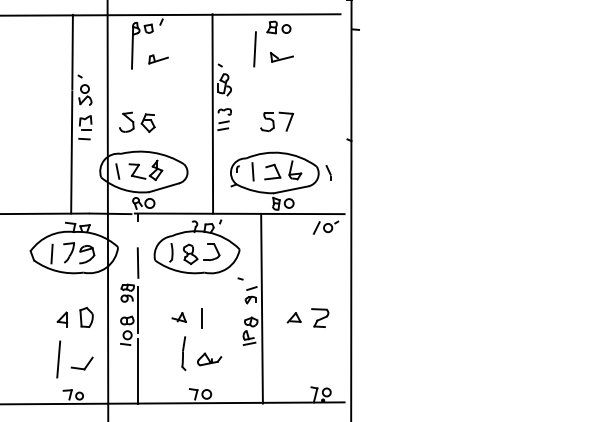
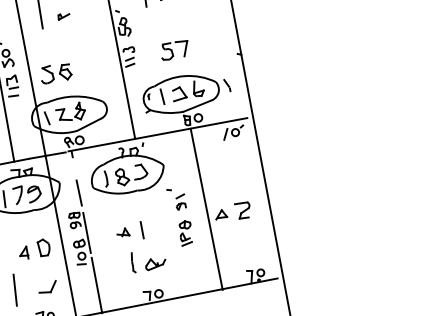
part: (158, 59) -> (63, 16), size x0.7
line: (261, 308) -> (206, 209), moved
part: (183, 353) -> (132, 262), size x0.7
line: (58, 359) -> (15, 290), moved

